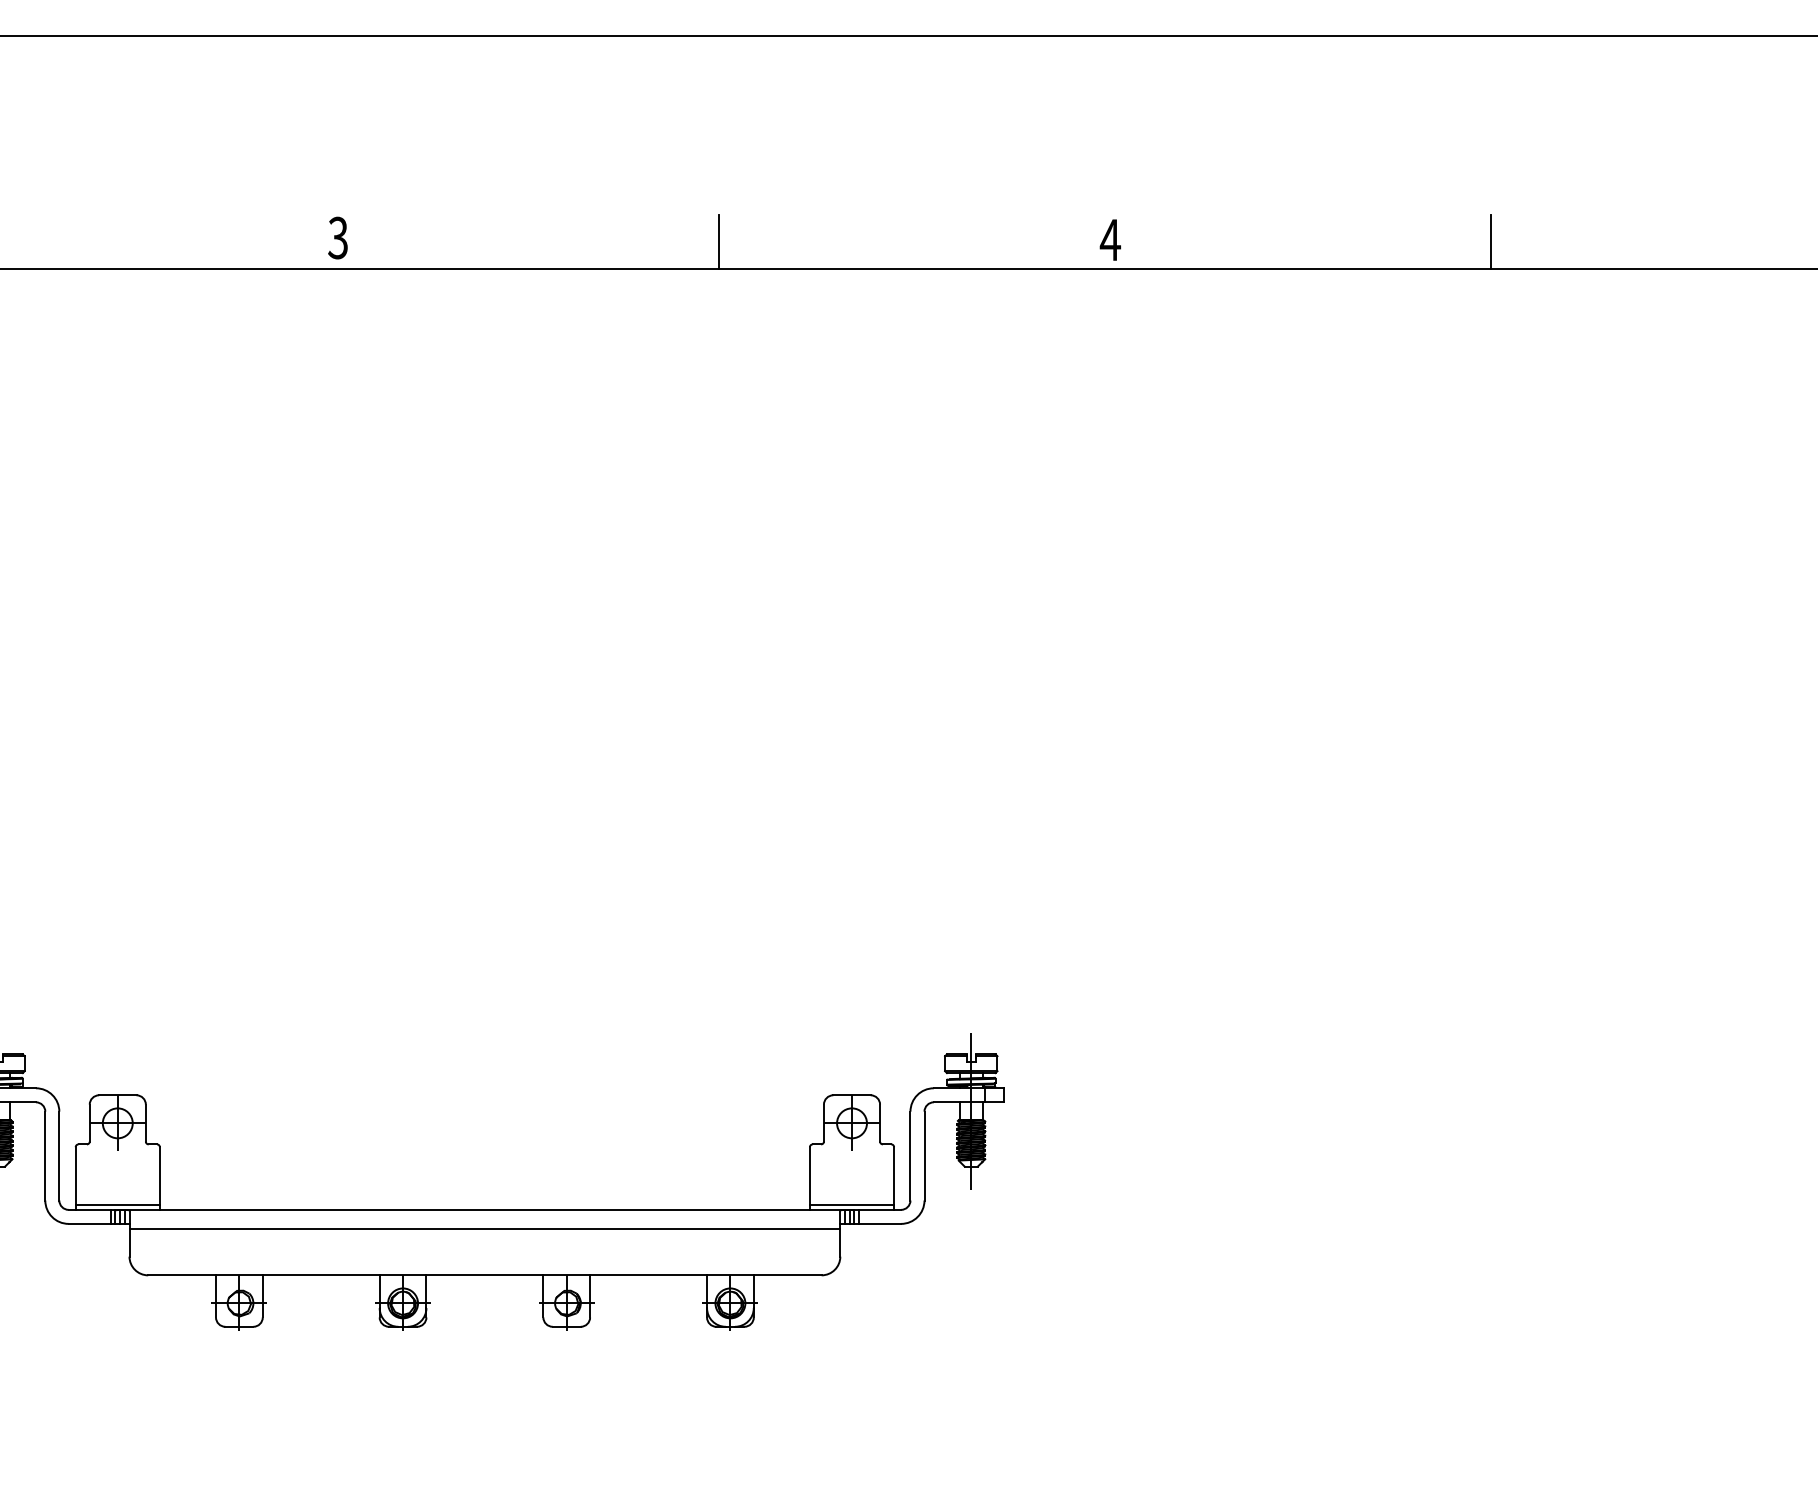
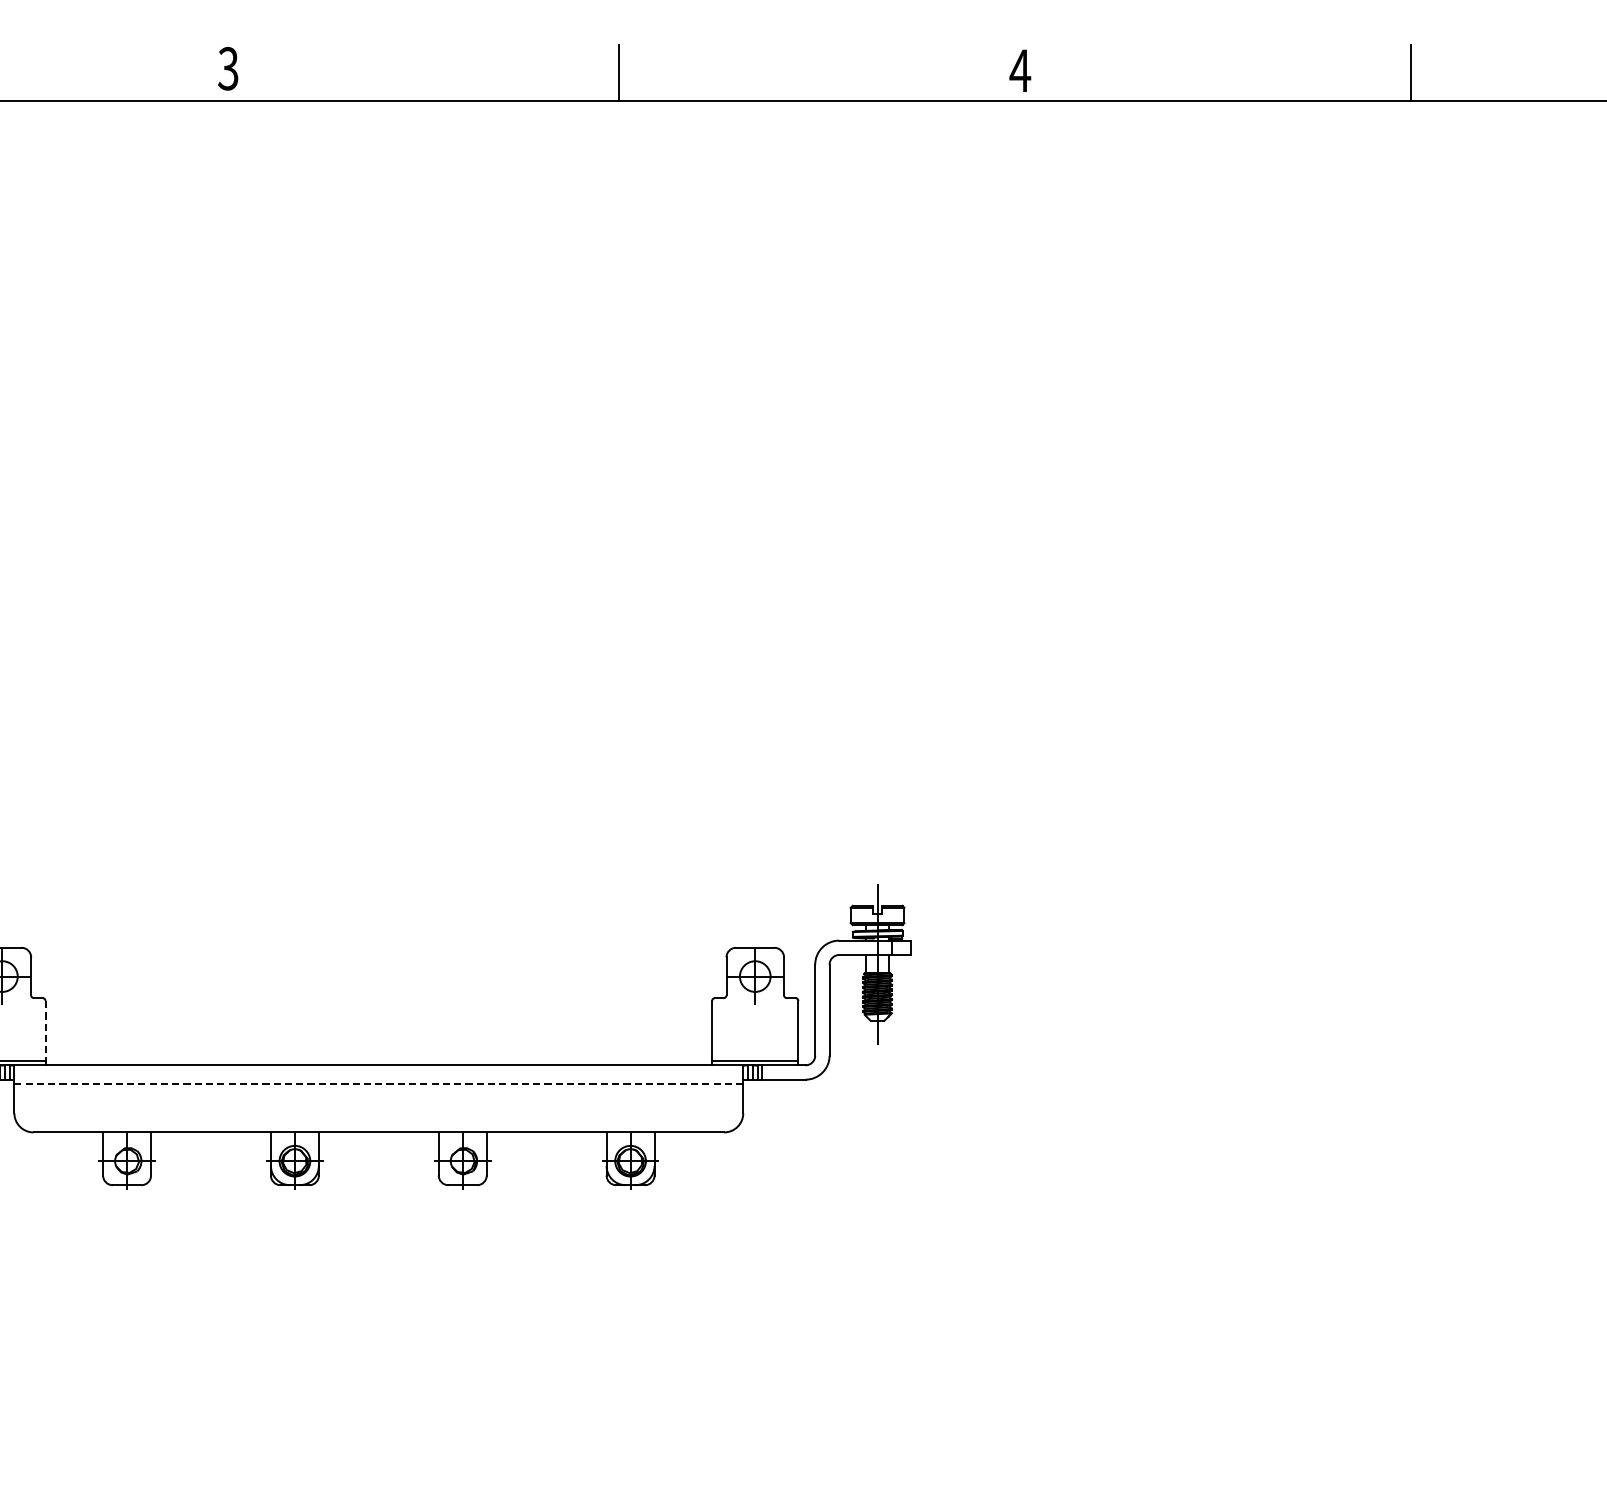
line: (159, 1176) -> (45, 1031), solid -> dashed
line: (484, 1228) -> (378, 1084), solid -> dashed

